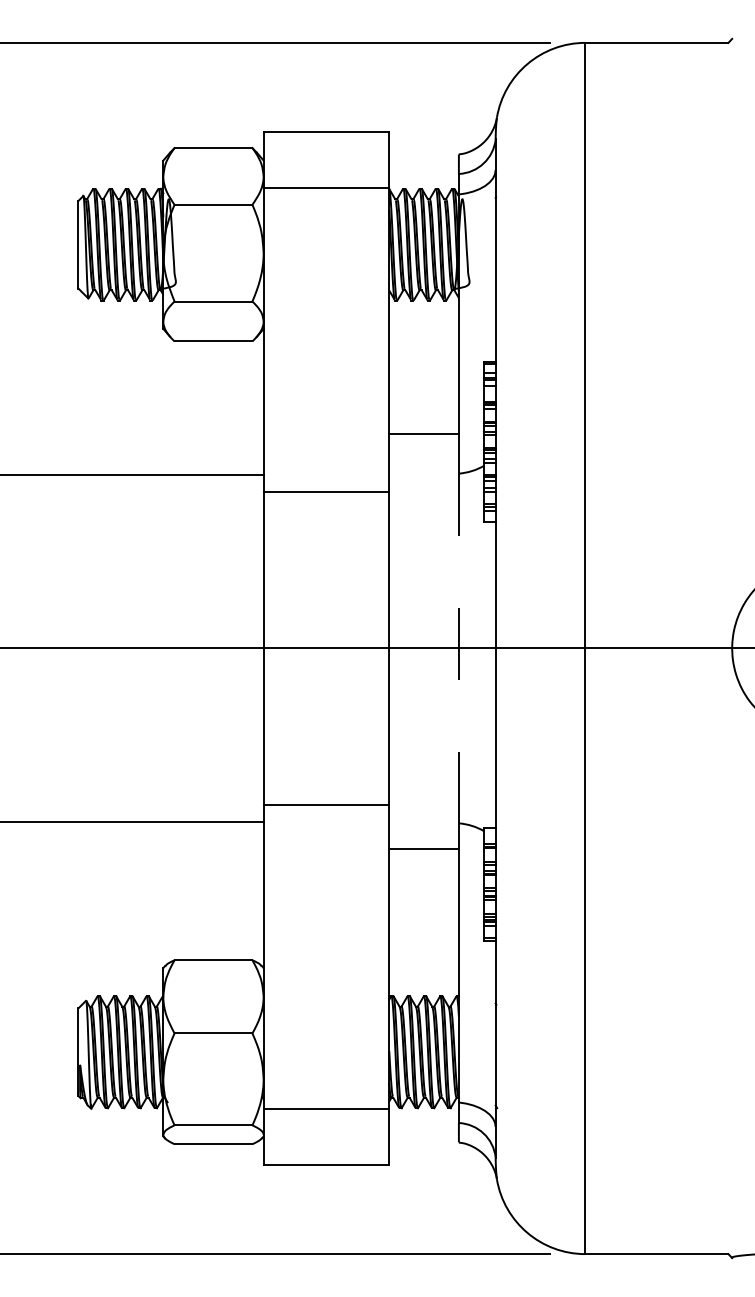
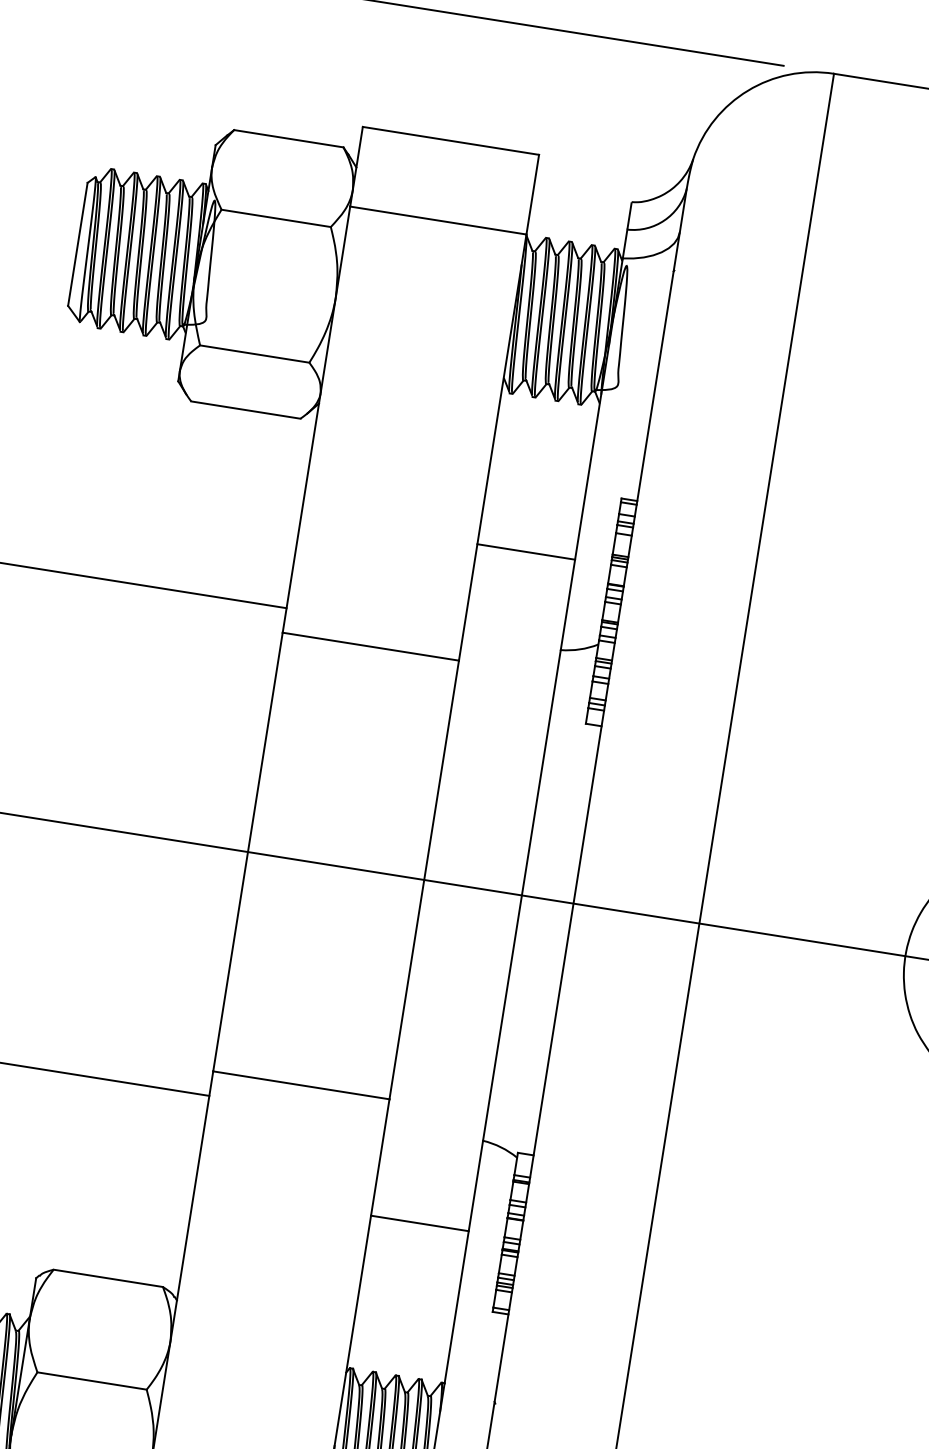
line: (423, 434) -> (525, 552), moved
line: (458, 648) -> (521, 895), dashed -> solid
line: (423, 848) -> (419, 1222), moved

